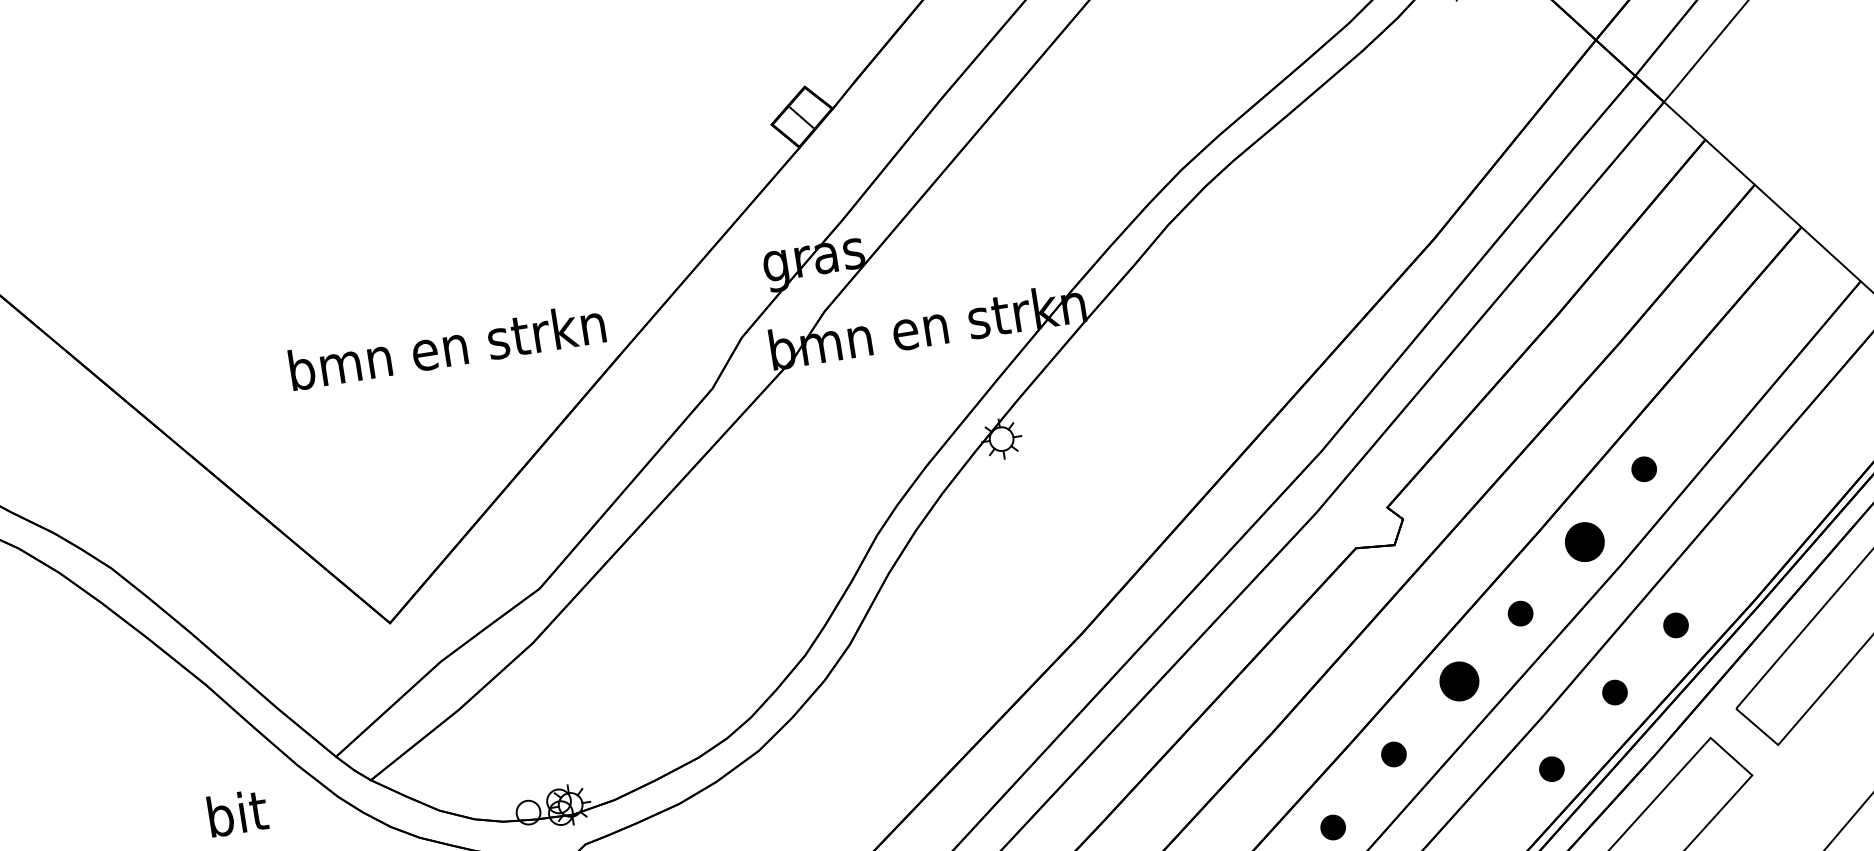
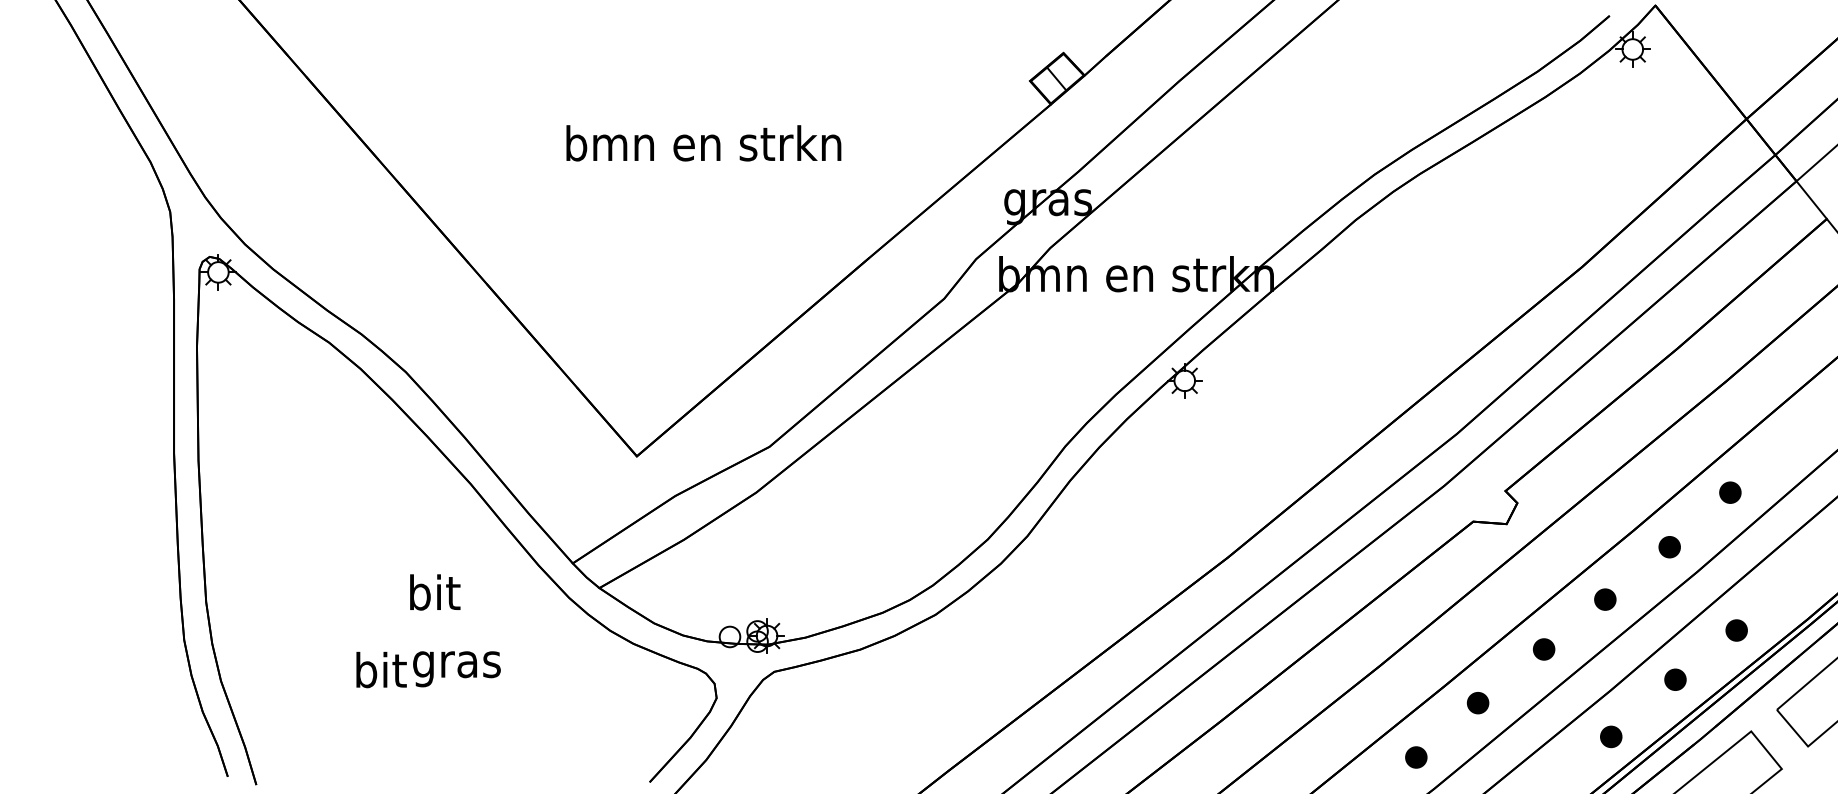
text: (446, 346) -> (703, 143), moved
part: (1584, 542) -> (1669, 547), size x0.62
part: (1460, 681) -> (1544, 649), size x0.62
text: (238, 813) -> (435, 592), moved

